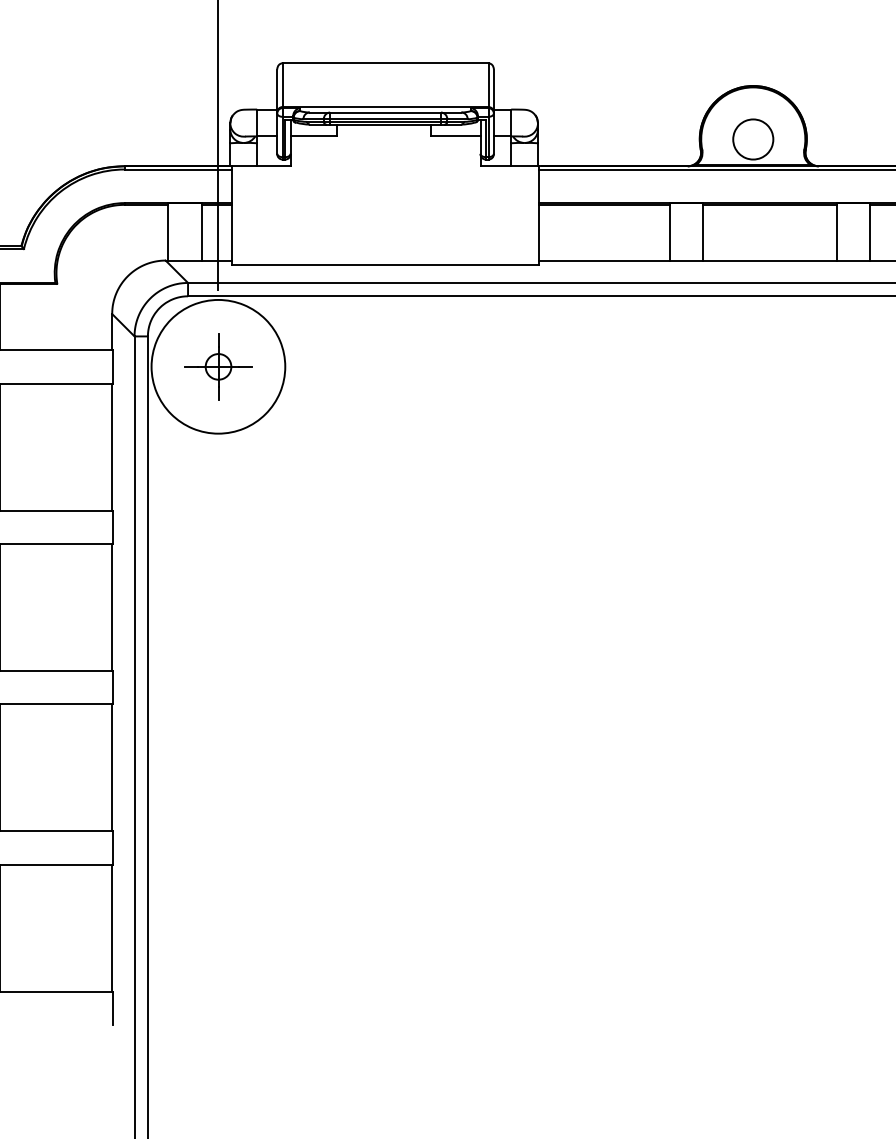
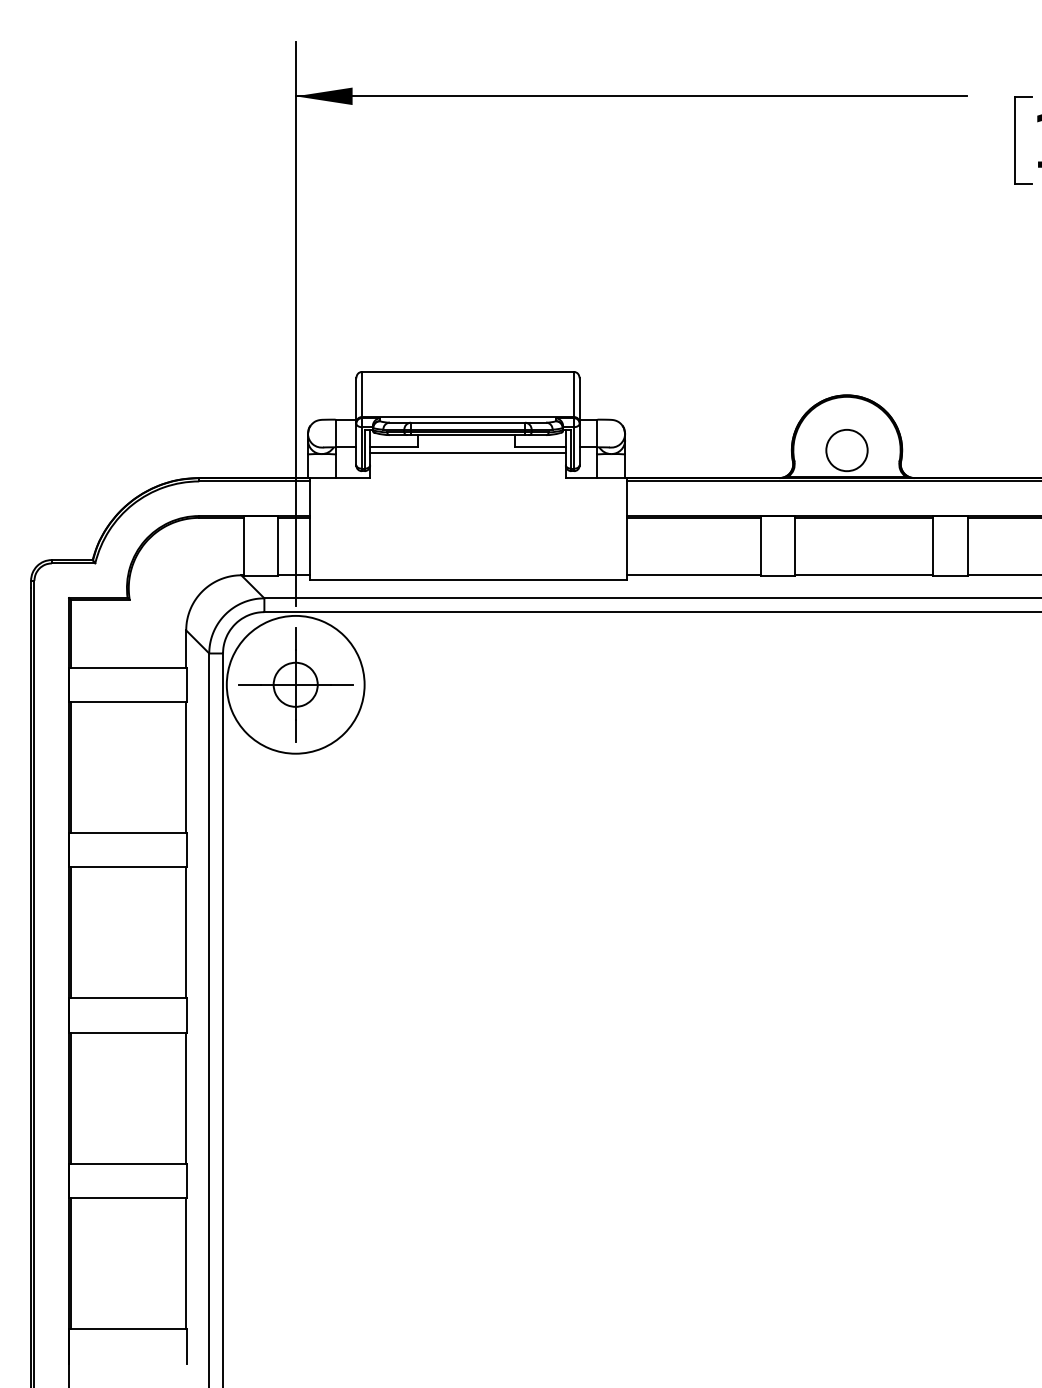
line: (385, 142) -> (467, 453), added
part: (218, 366) -> (295, 684), size x1.67

